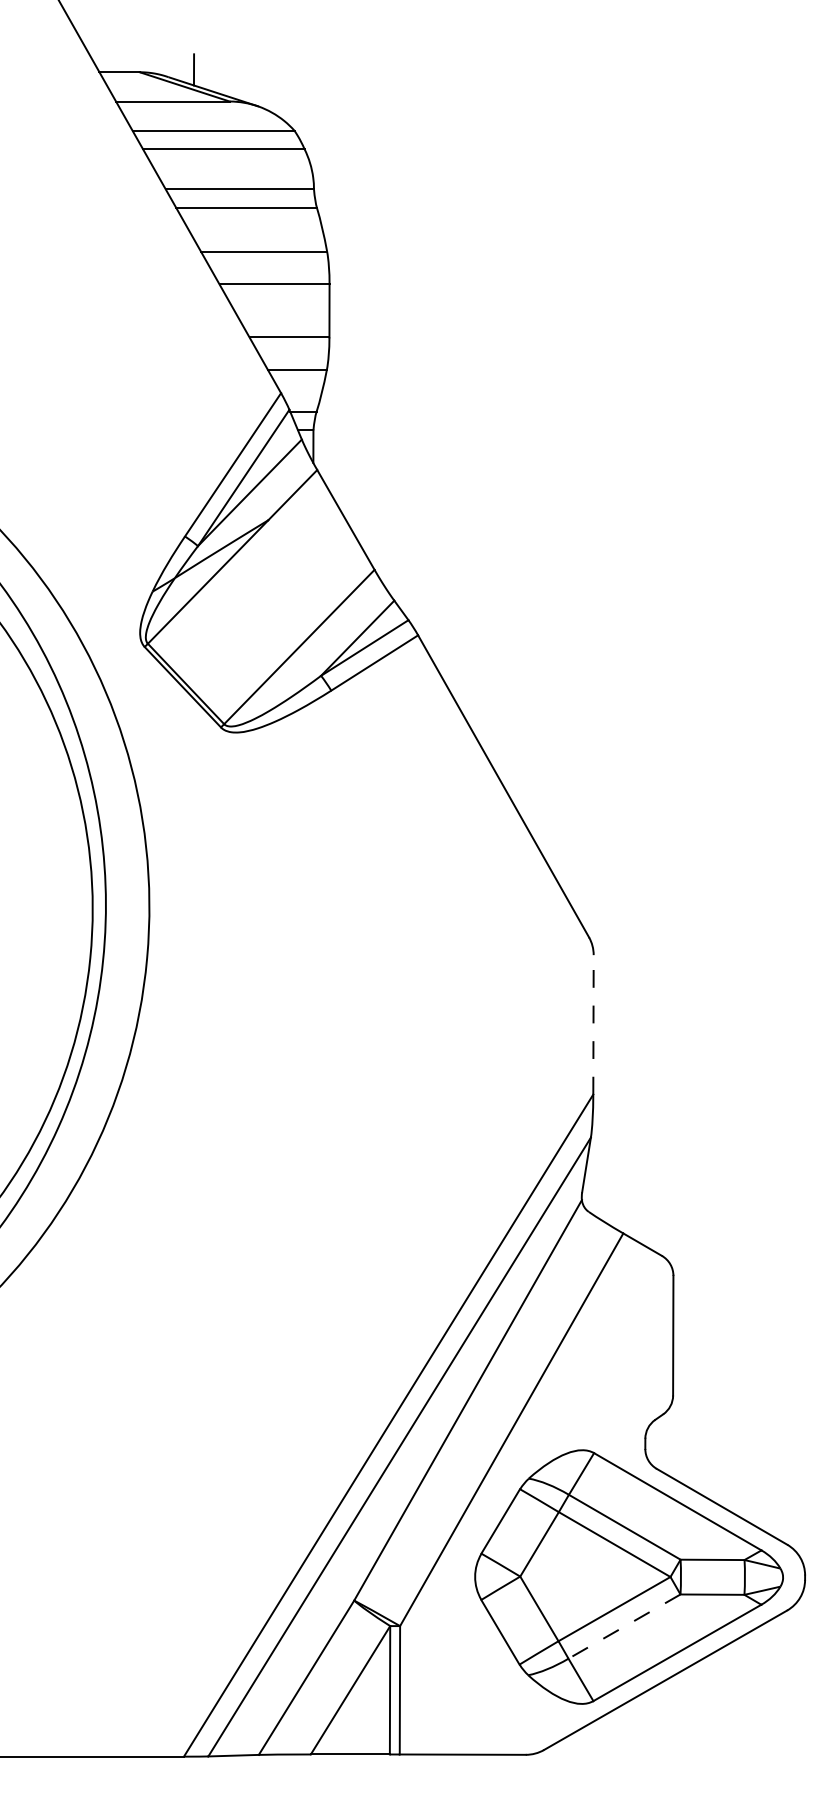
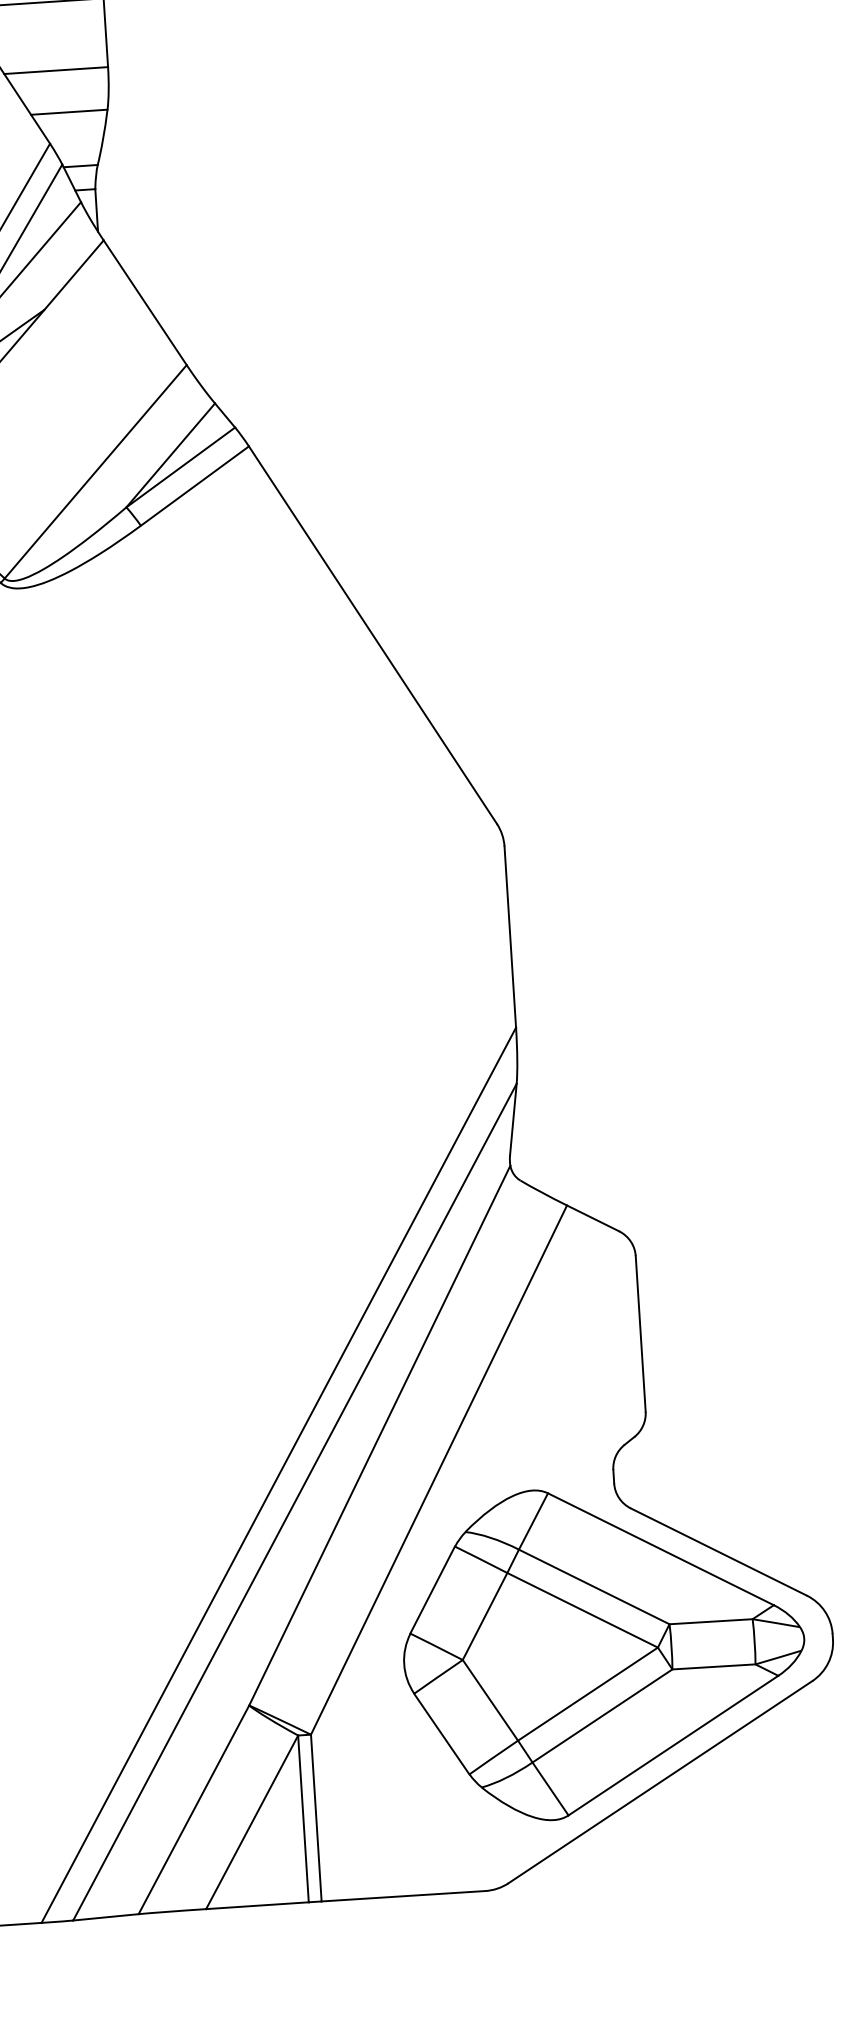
line: (593, 1024) -> (510, 936), dashed -> solid
line: (624, 1626) -> (602, 1715), dashed -> solid

